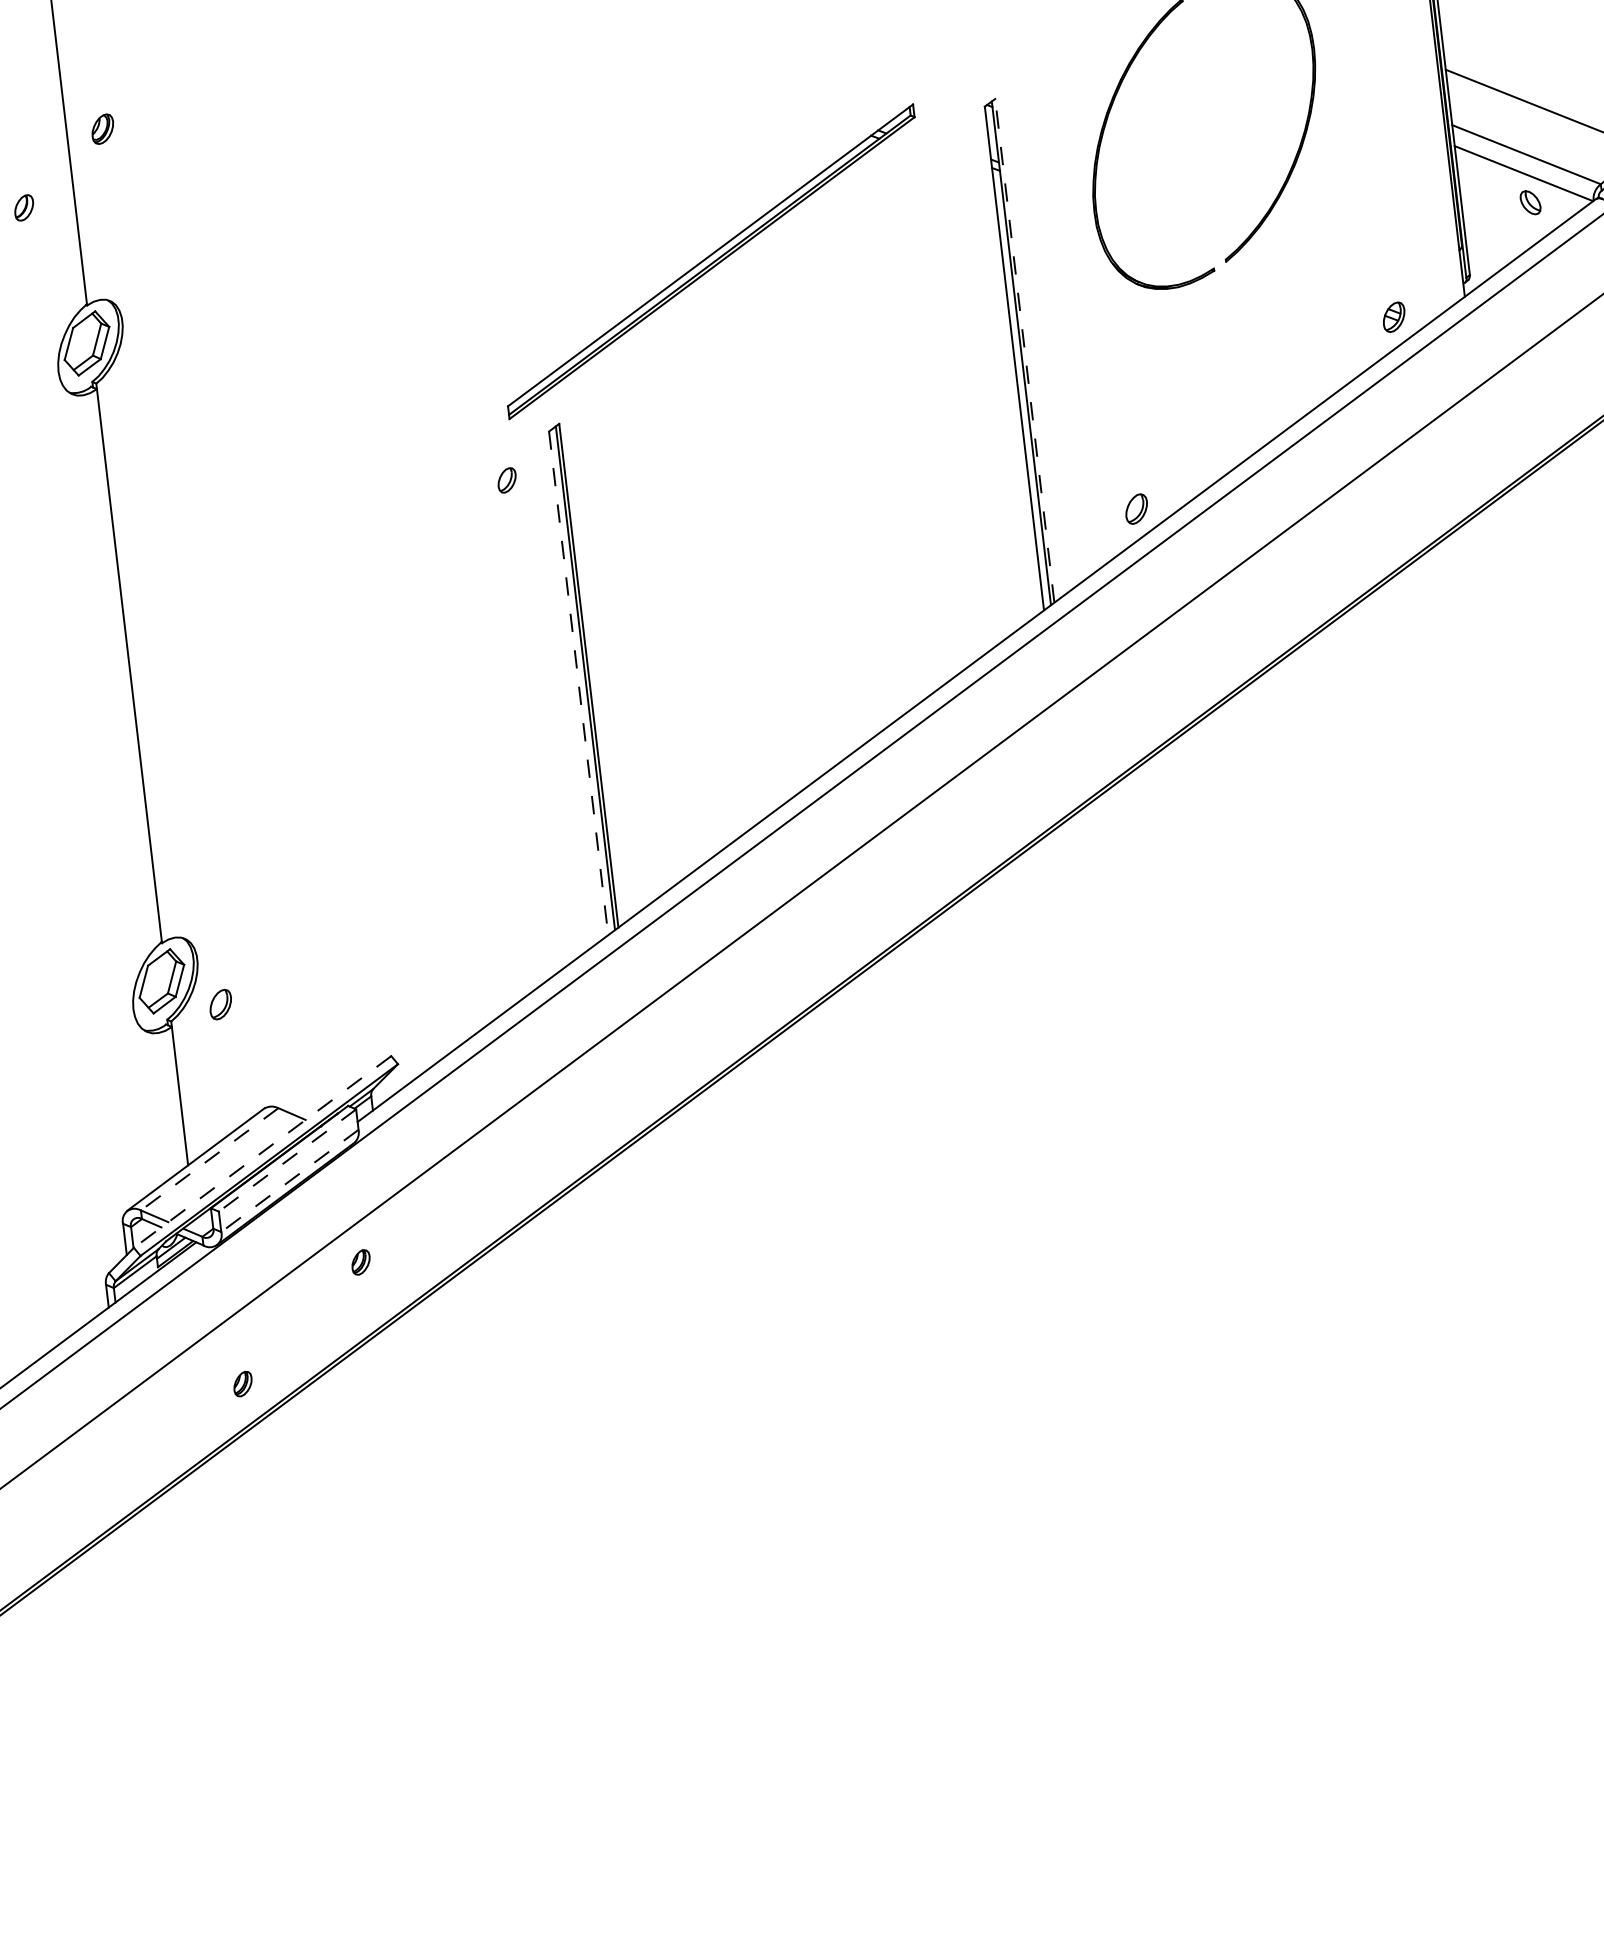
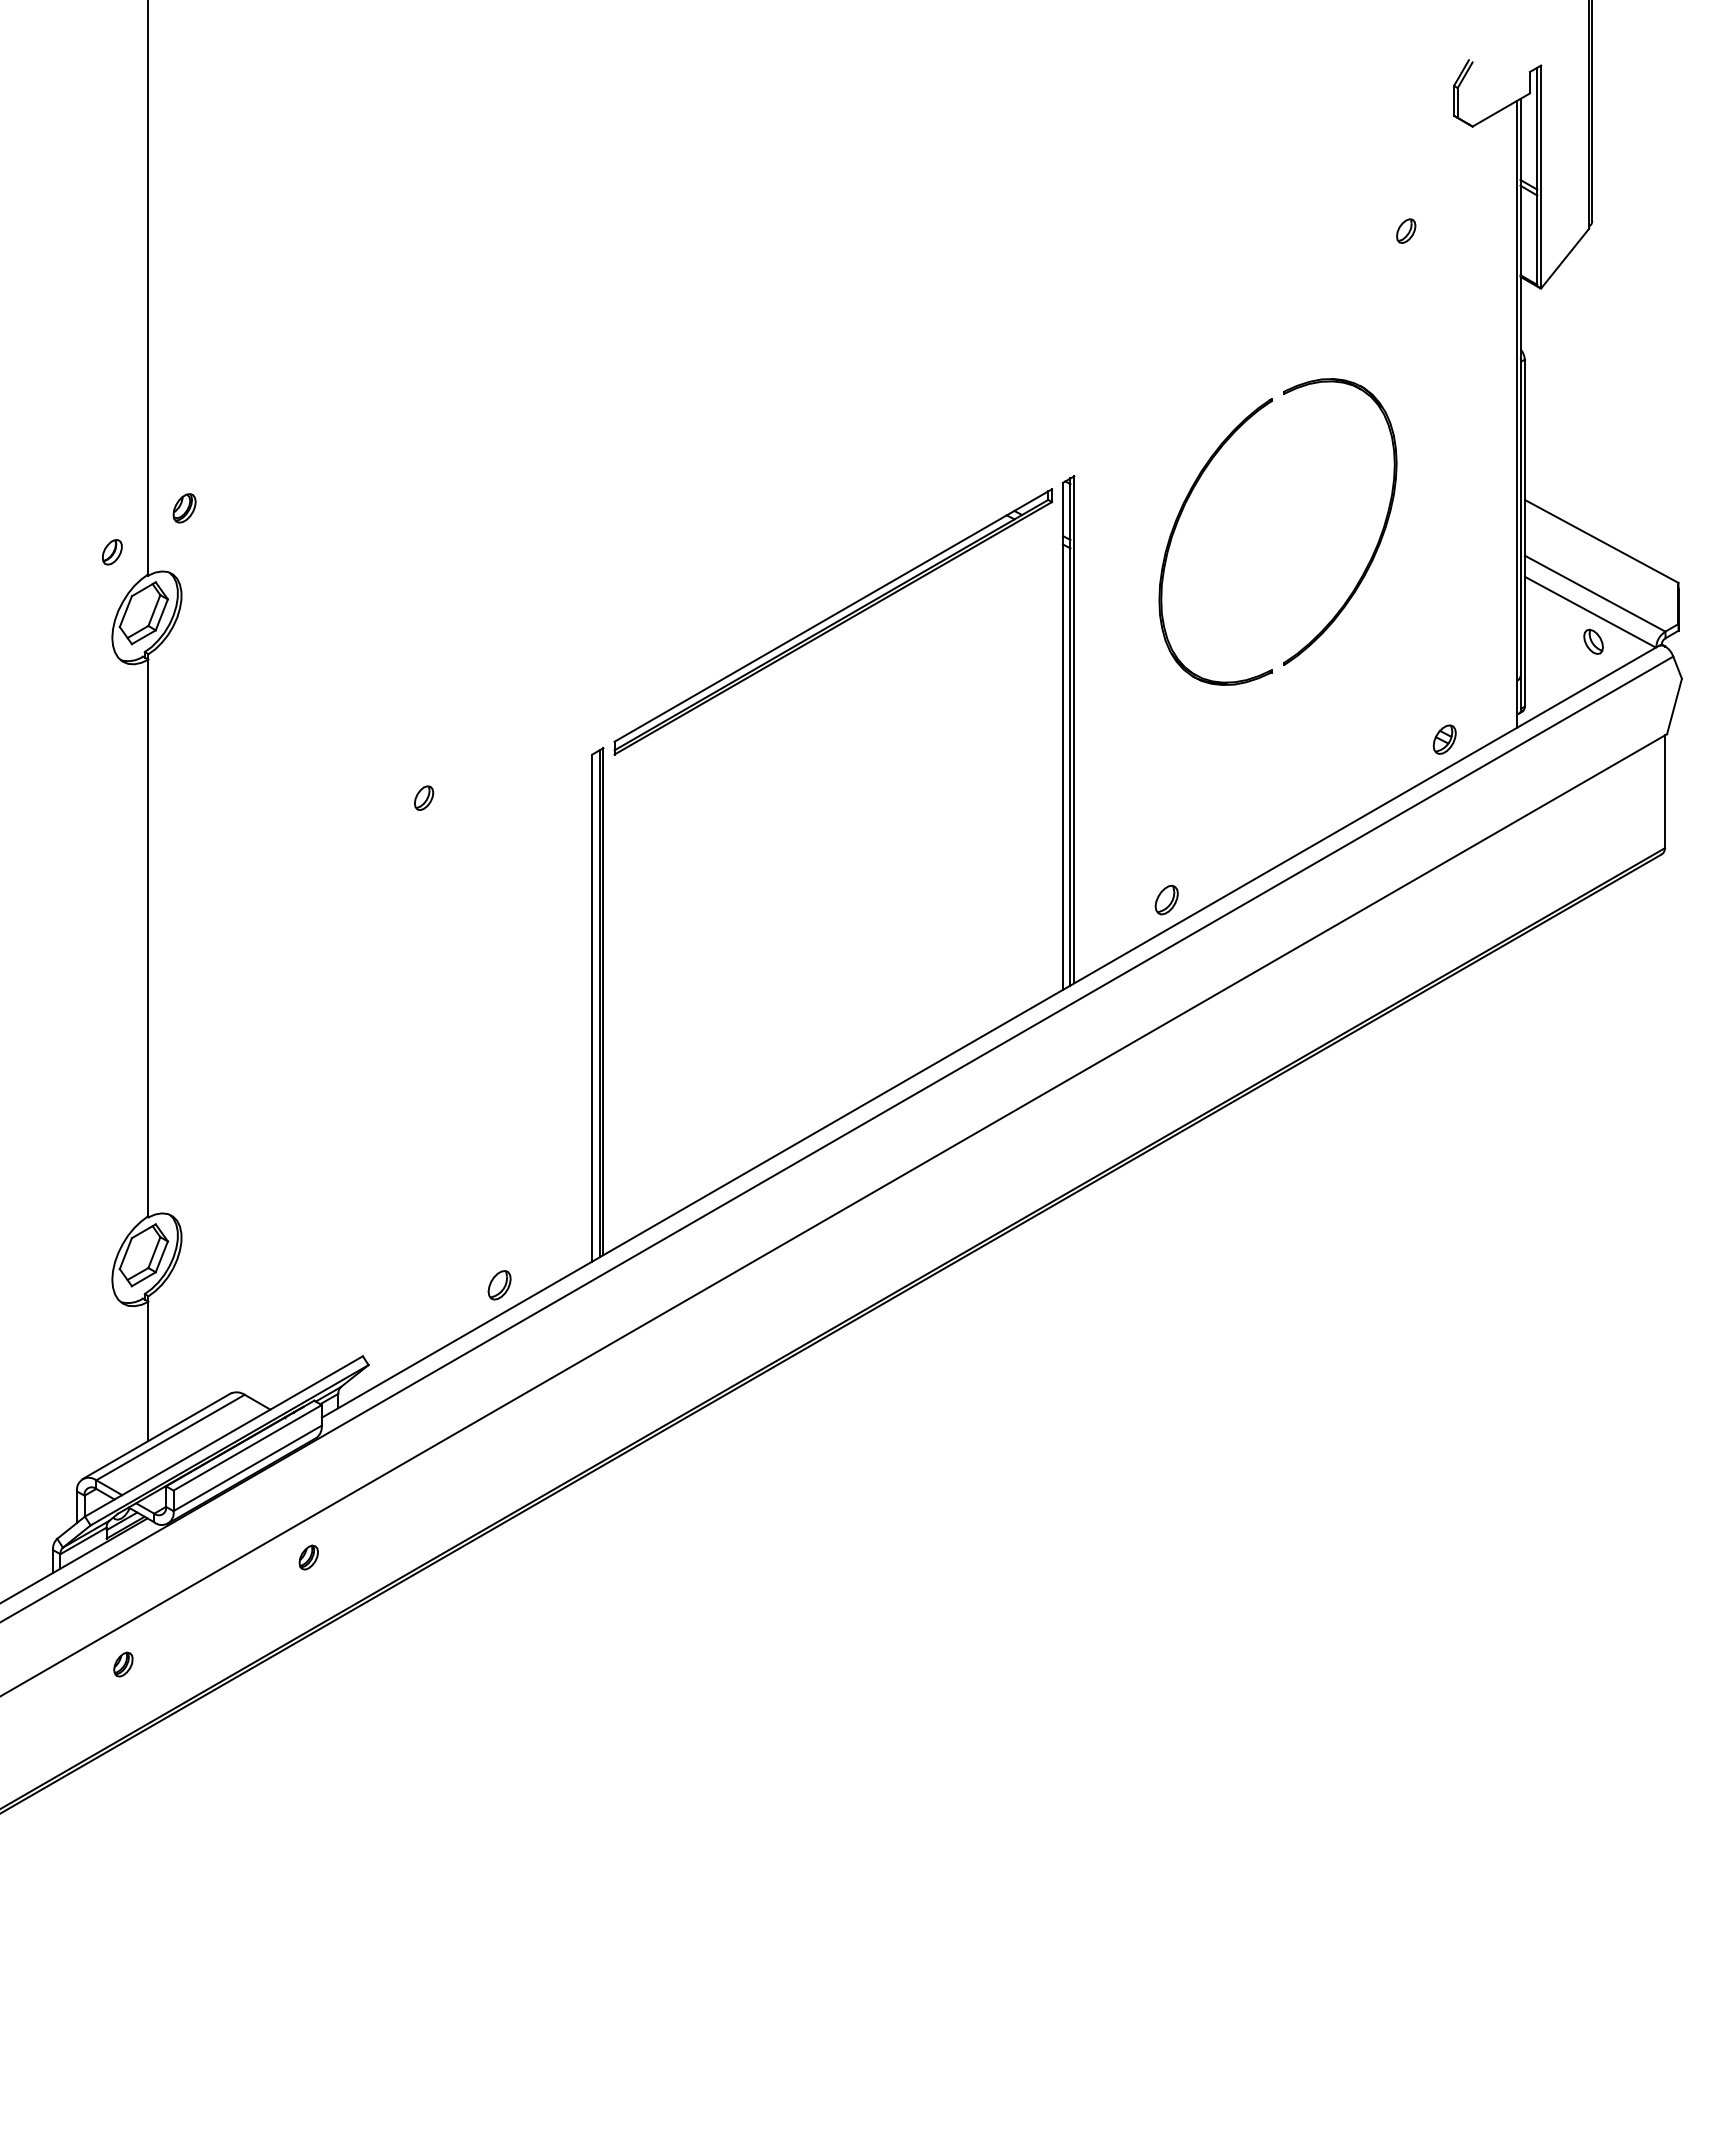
part: (102, 129) -> (184, 508), moved
part: (24, 208) -> (112, 552), moved
part: (710, 261) -> (832, 621), moved
line: (1025, 350) -> (1074, 729), dashed -> solid
part: (507, 479) -> (424, 797), moved
line: (578, 683) -> (592, 1008), dashed -> solid
part: (220, 1004) -> (499, 1285), moved
line: (262, 1152) -> (223, 1436), dashed -> solid
line: (209, 1159) -> (170, 1437), dashed -> solid
line: (287, 1160) -> (247, 1447), dashed -> solid
line: (289, 1181) -> (247, 1468), dashed -> solid
part: (243, 1383) -> (123, 1664), moved

